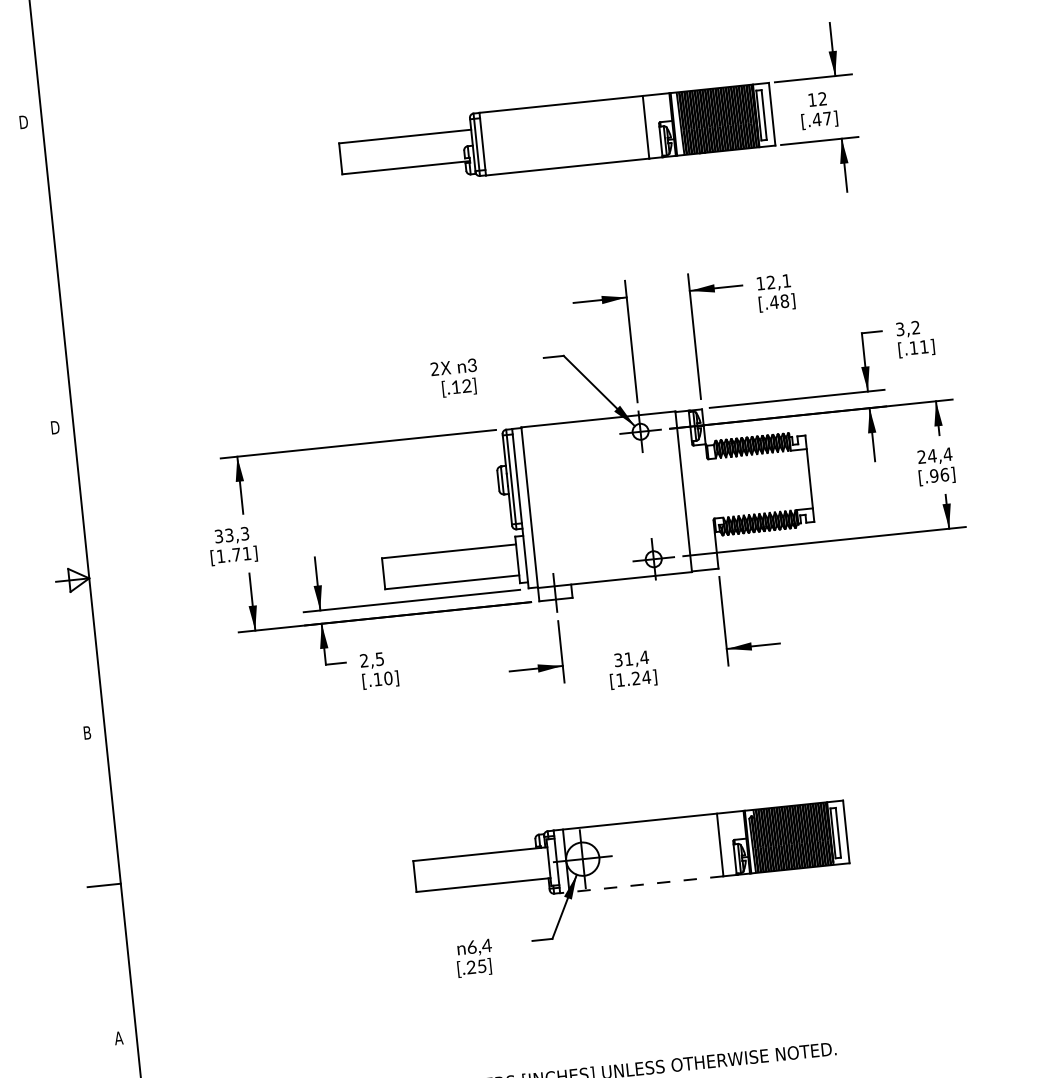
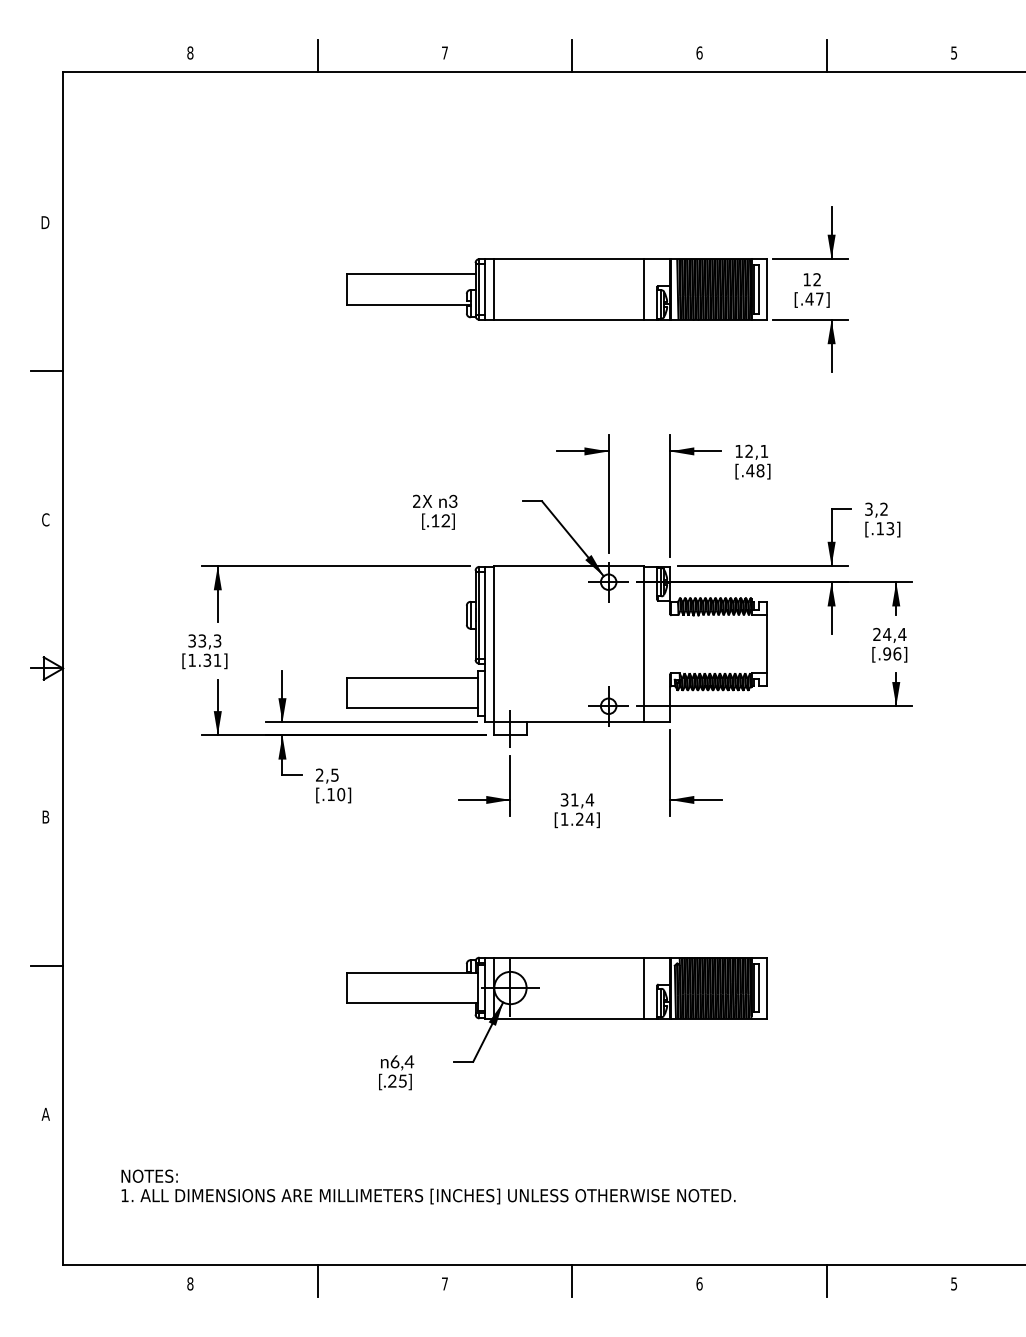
line: (492, 142) -> (494, 288), added
line: (40, 275) -> (46, 371), added
text: (924, 346) -> (890, 528), [.11] -> [.13]
text: (55, 427) -> (45, 519), D -> C
text: (236, 553) -> (207, 659), [1.71] -> [1.31]
line: (641, 884) -> (564, 1018), dashed -> solid

